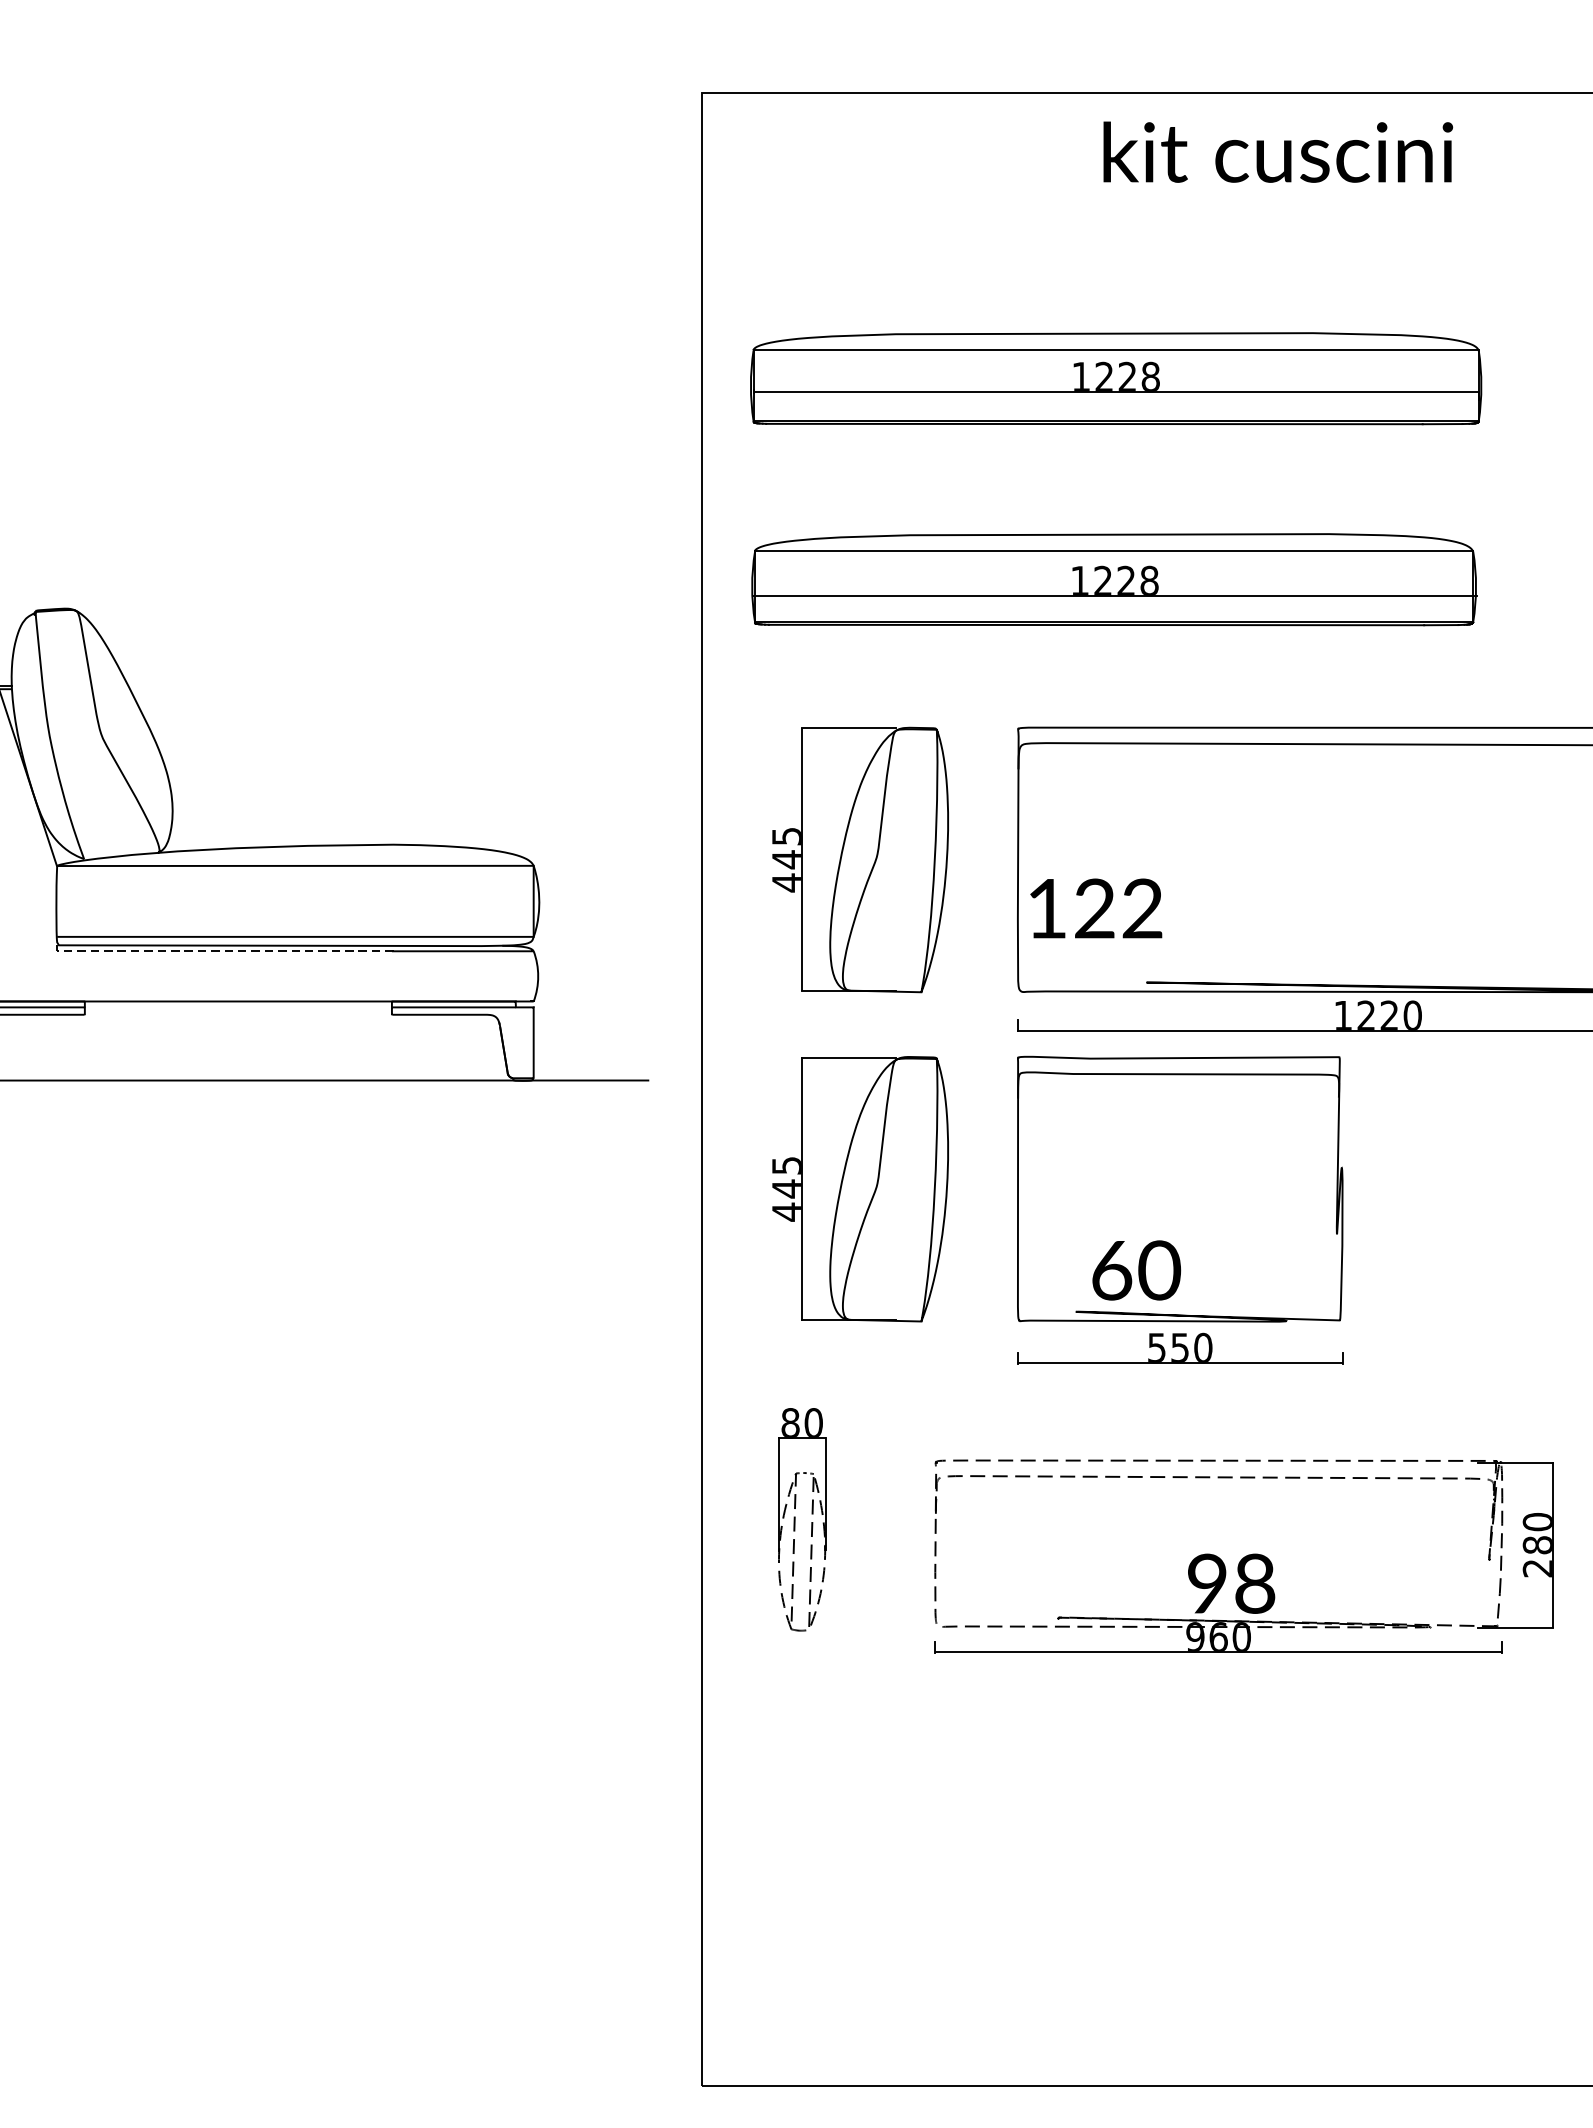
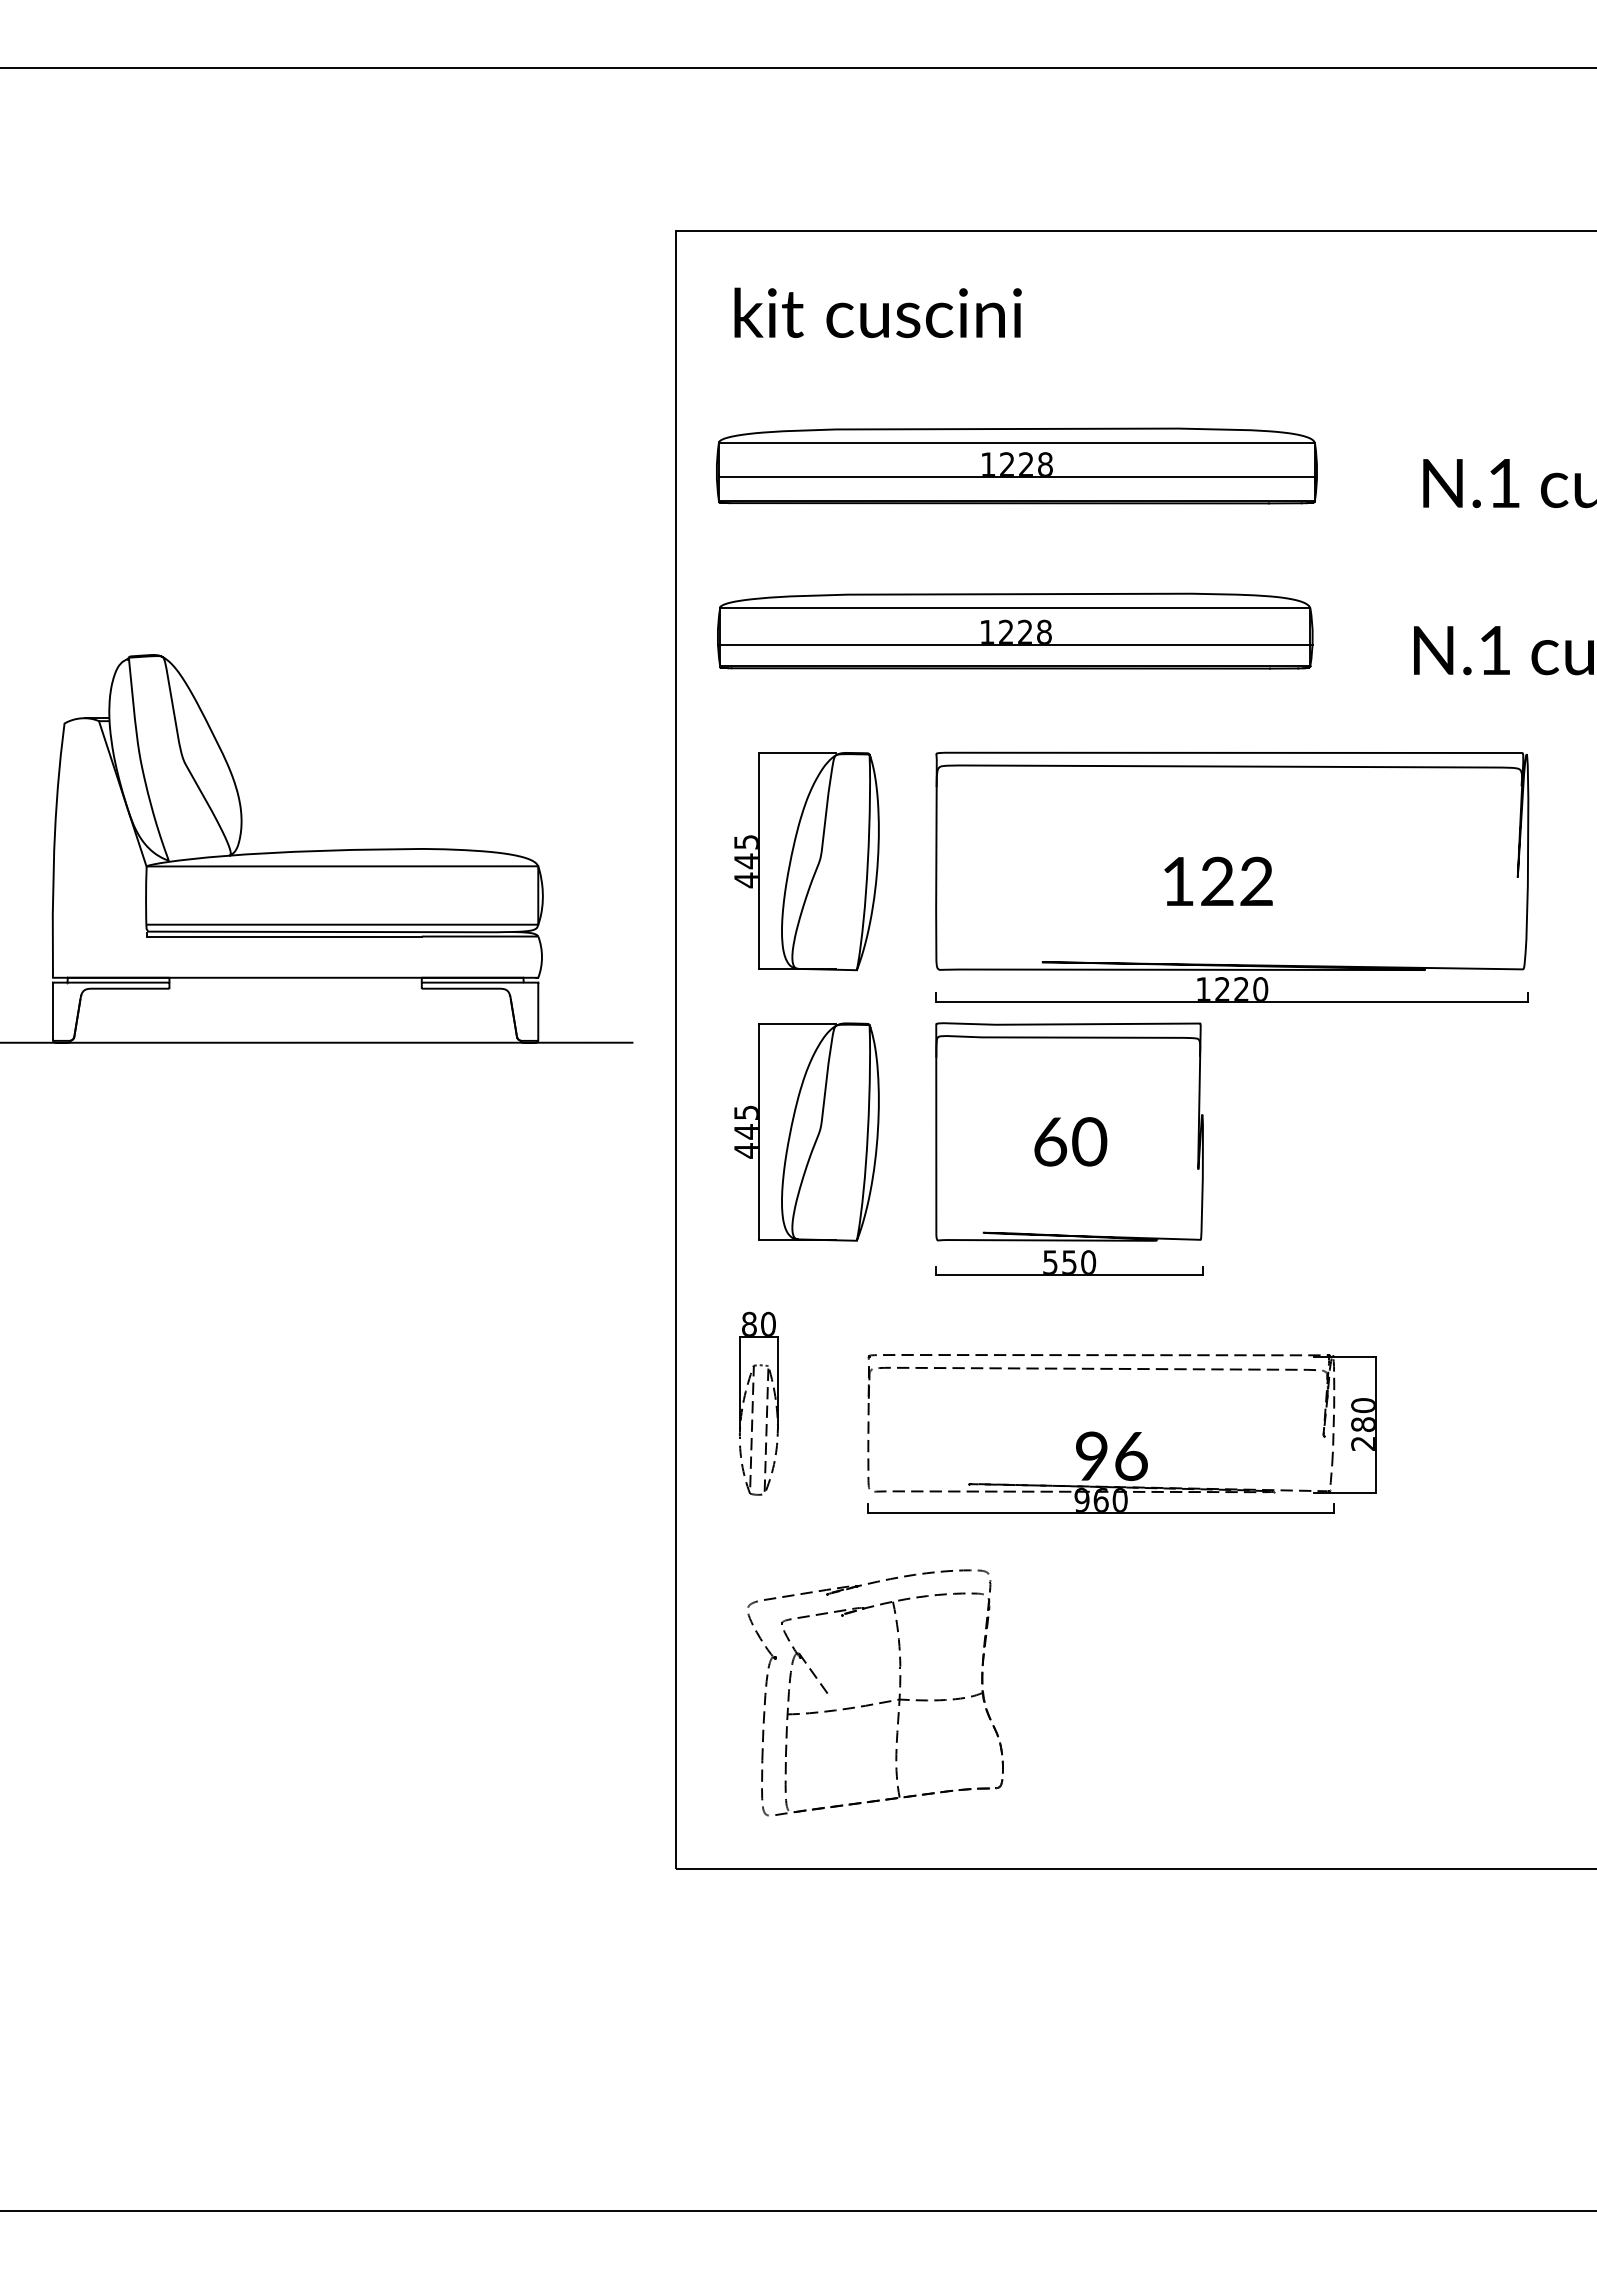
text: (1277, 151) -> (877, 312), moved
text: (1096, 907) -> (1218, 880), moved
line: (221, 951) -> (281, 936), dashed -> solid
text: (1136, 1270) -> (1070, 1141), moved
text: (1255, 1582) -> (1131, 1455), 98 -> 96
part: (948, 1883) -> (879, 1702), added

